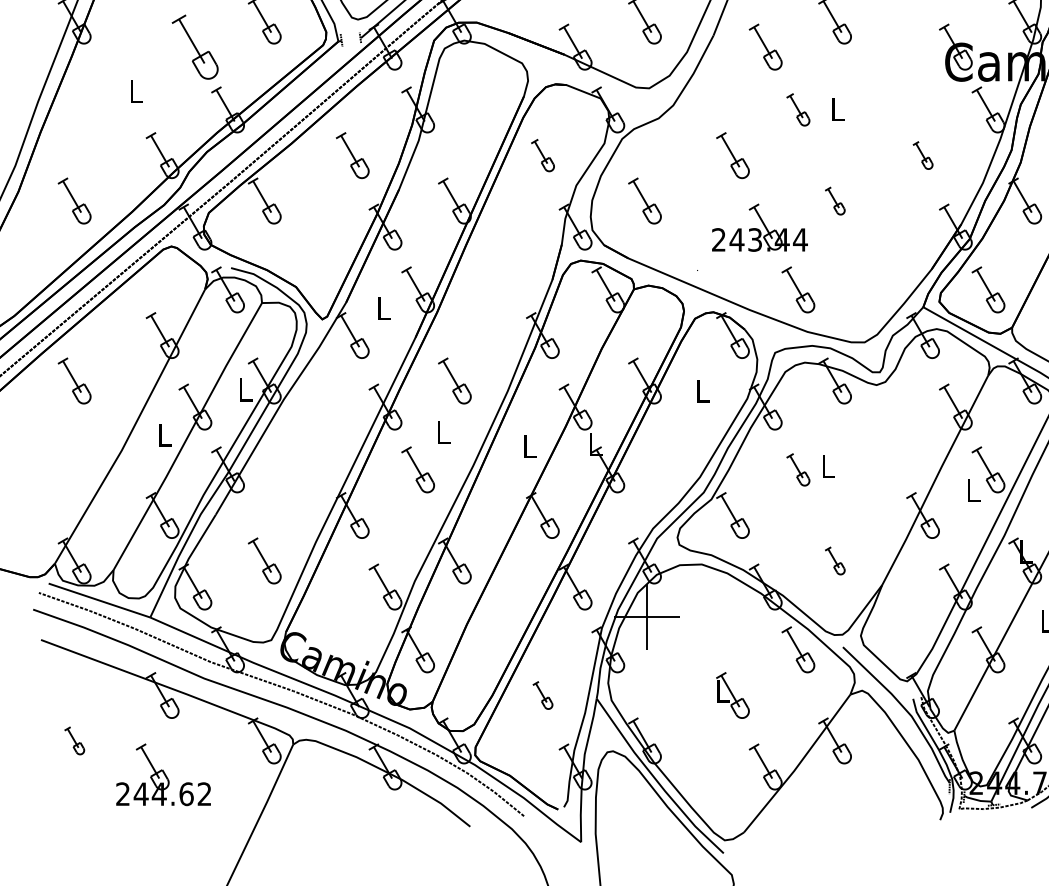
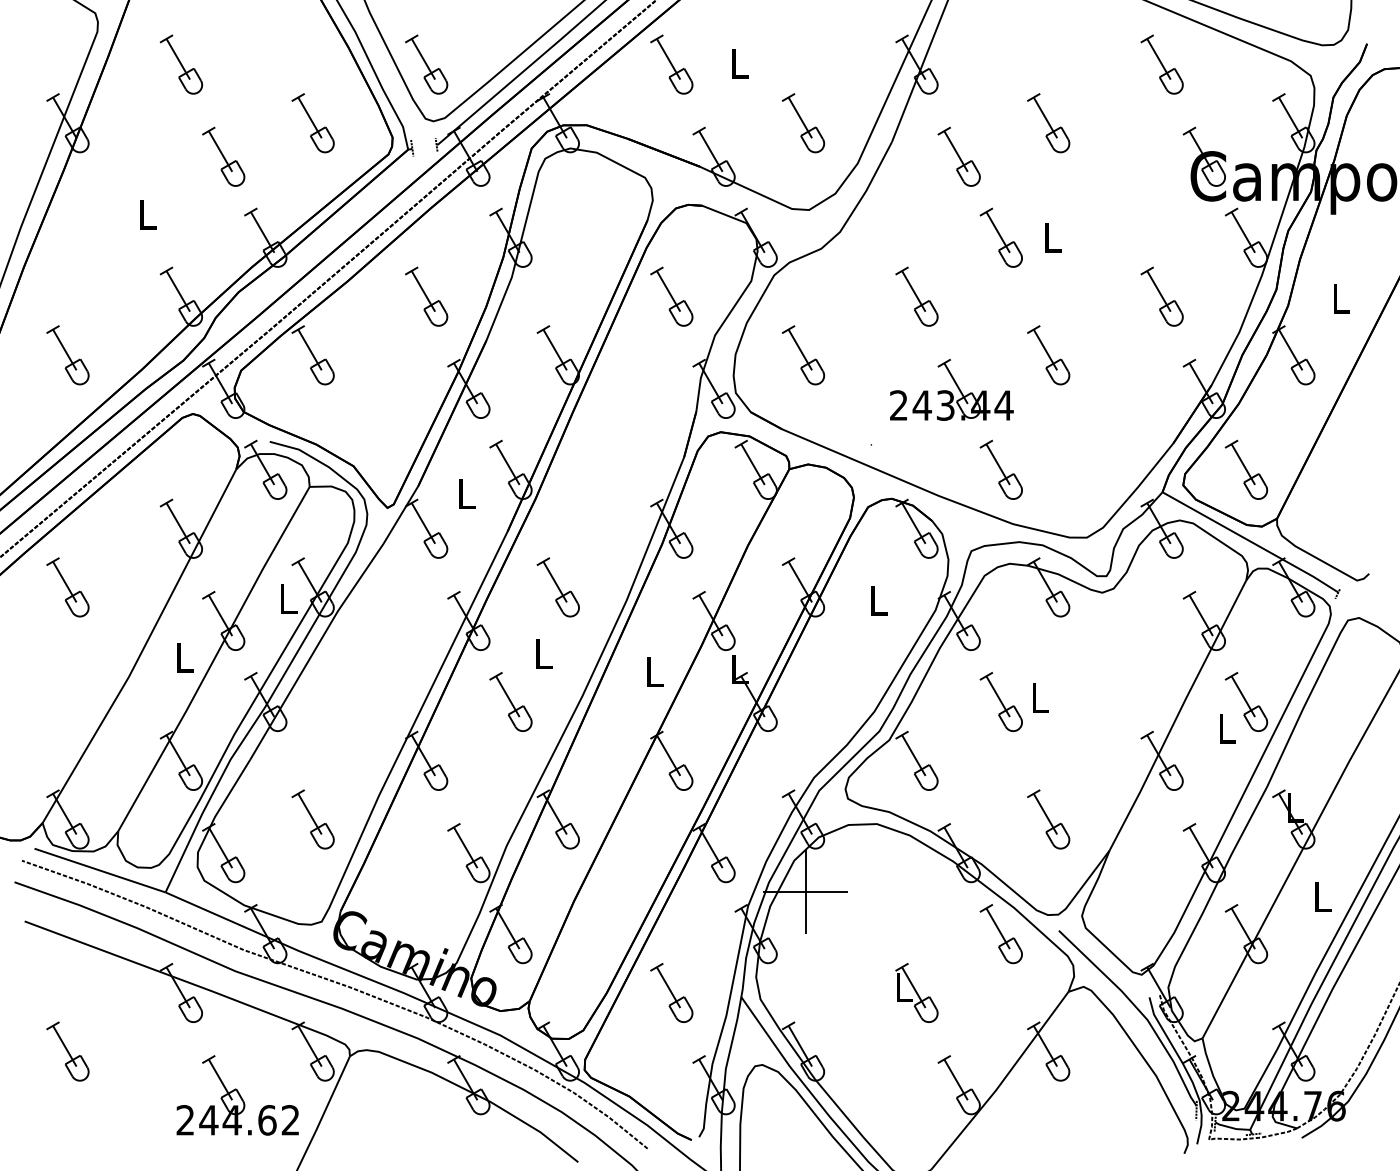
part: (195, 46) -> (223, 156), size x0.71
part: (797, 109) -> (1000, 237), size x1.43
part: (542, 155) -> (671, 296), size x1.43
part: (922, 155) -> (1161, 296), size x1.67
part: (834, 201) -> (1048, 355), size x1.67
part: (797, 469) -> (1000, 701), size x1.43
part: (834, 560) -> (1048, 819), size x1.67
part: (542, 695) -> (671, 992), size x1.67
part: (74, 740) -> (67, 1051), size x1.67
part: (163, 774) -> (237, 1095), moved

